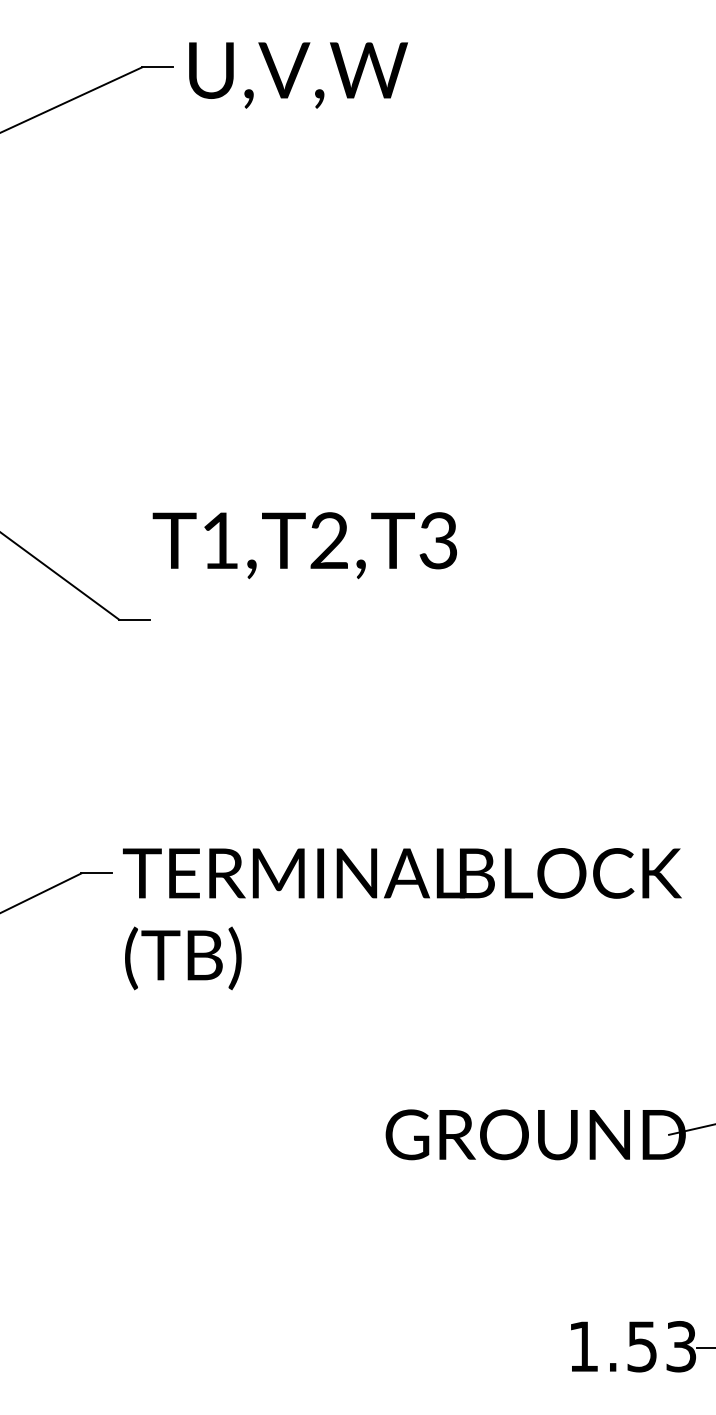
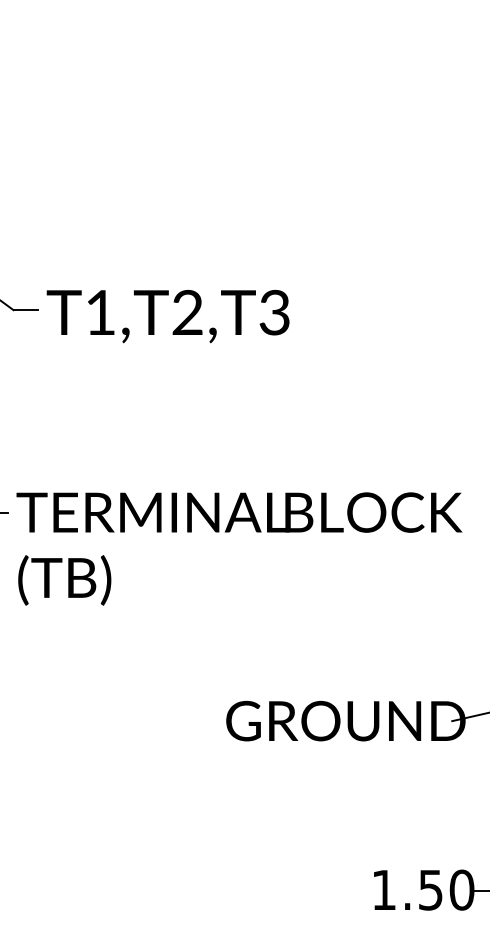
text: (304, 545) -> (167, 316), moved
text: (681, 1346) -> (462, 889), 1.53 -> 1.50

